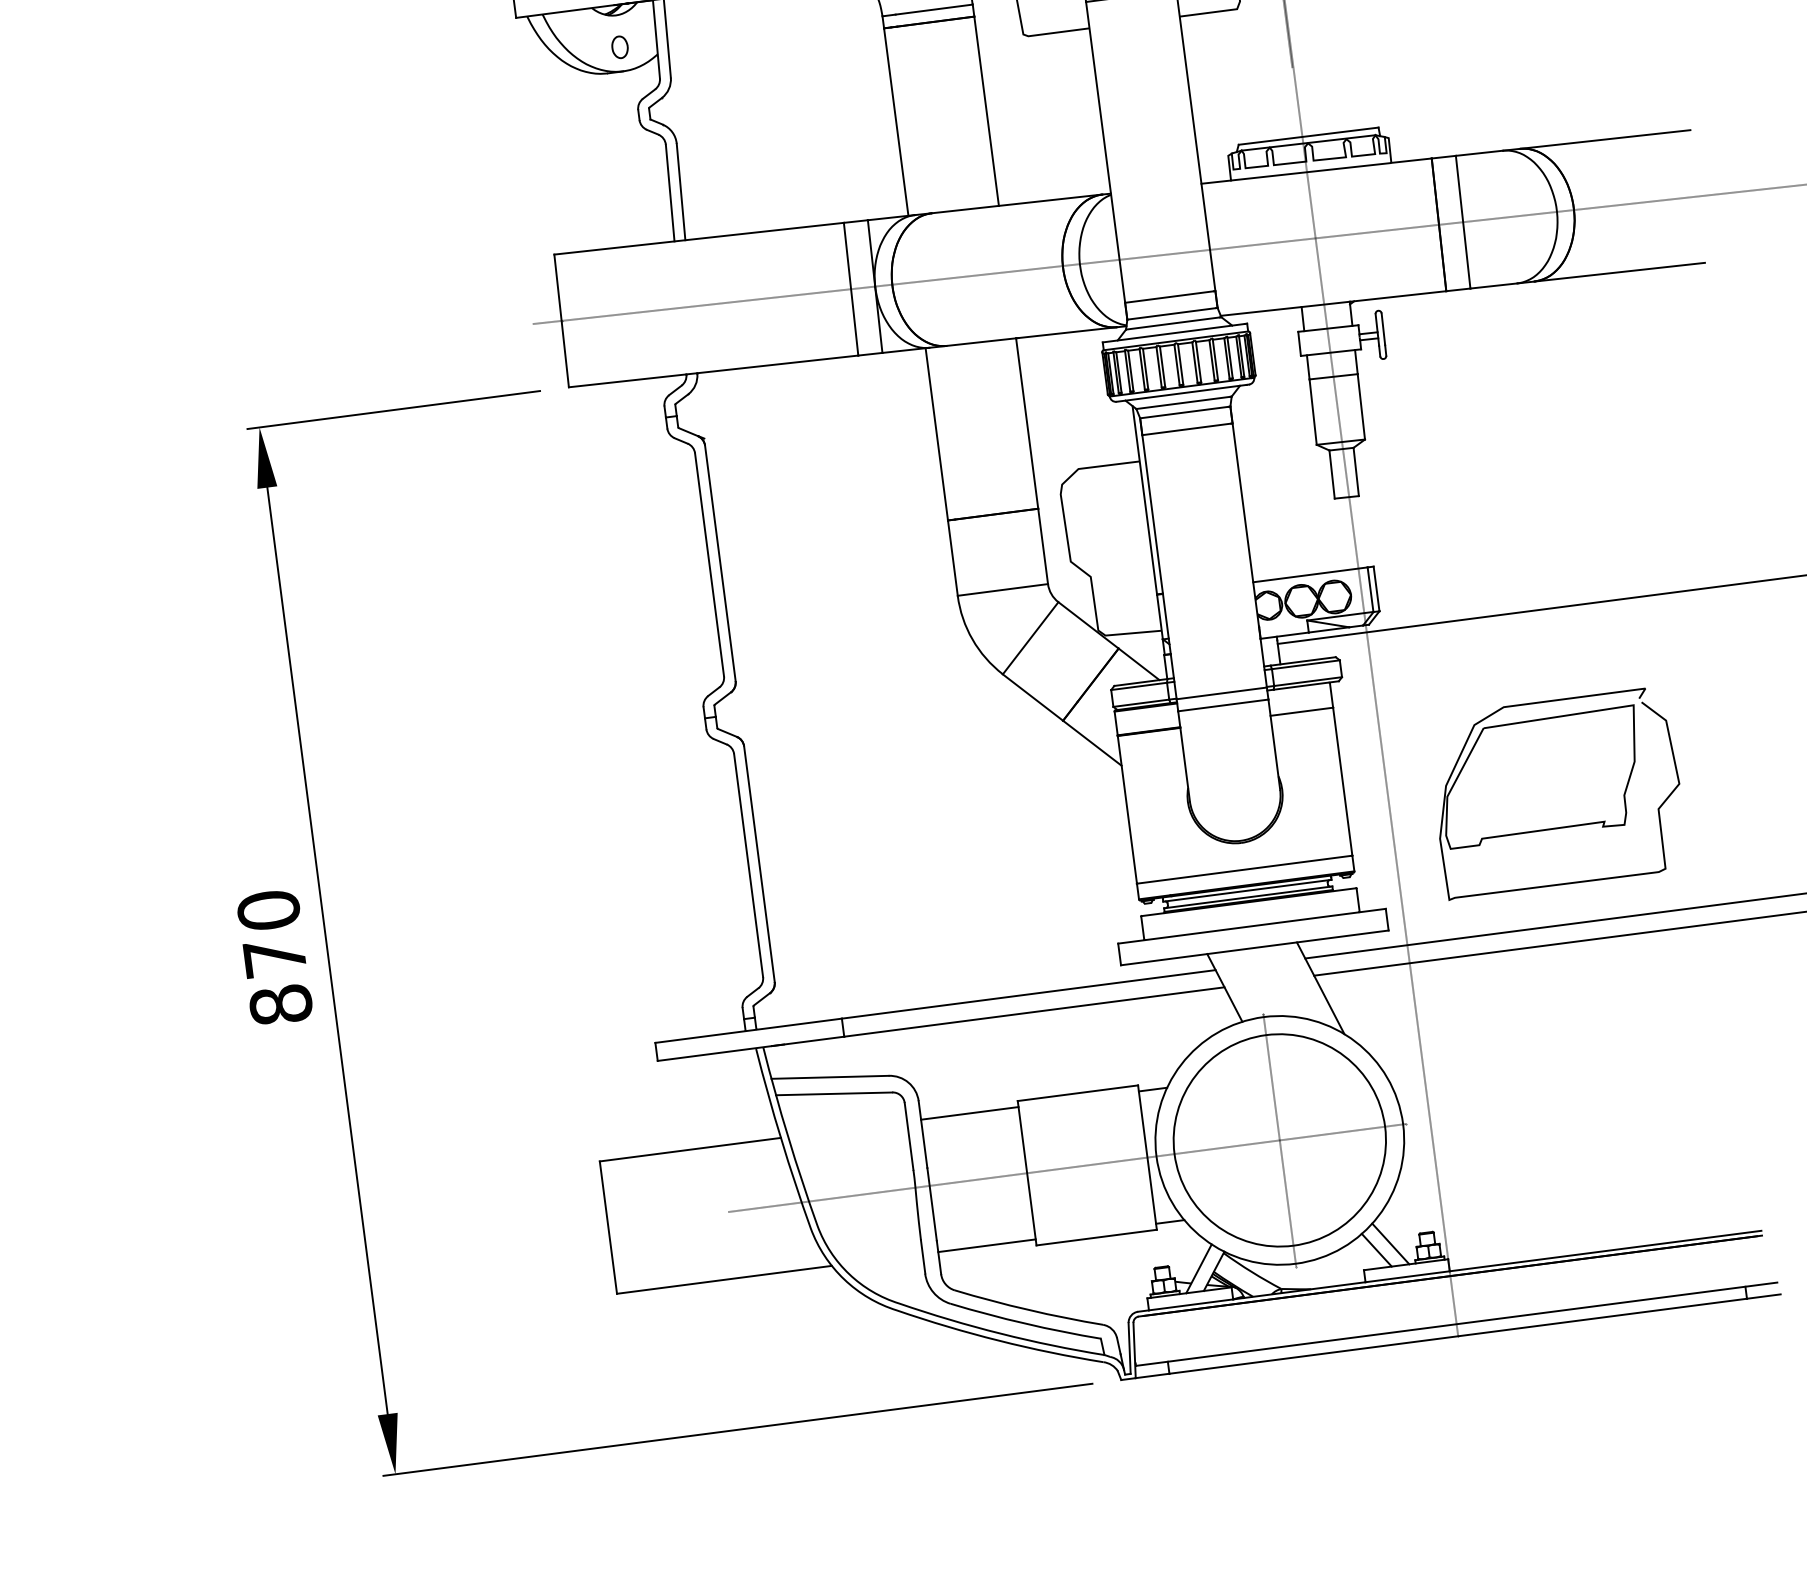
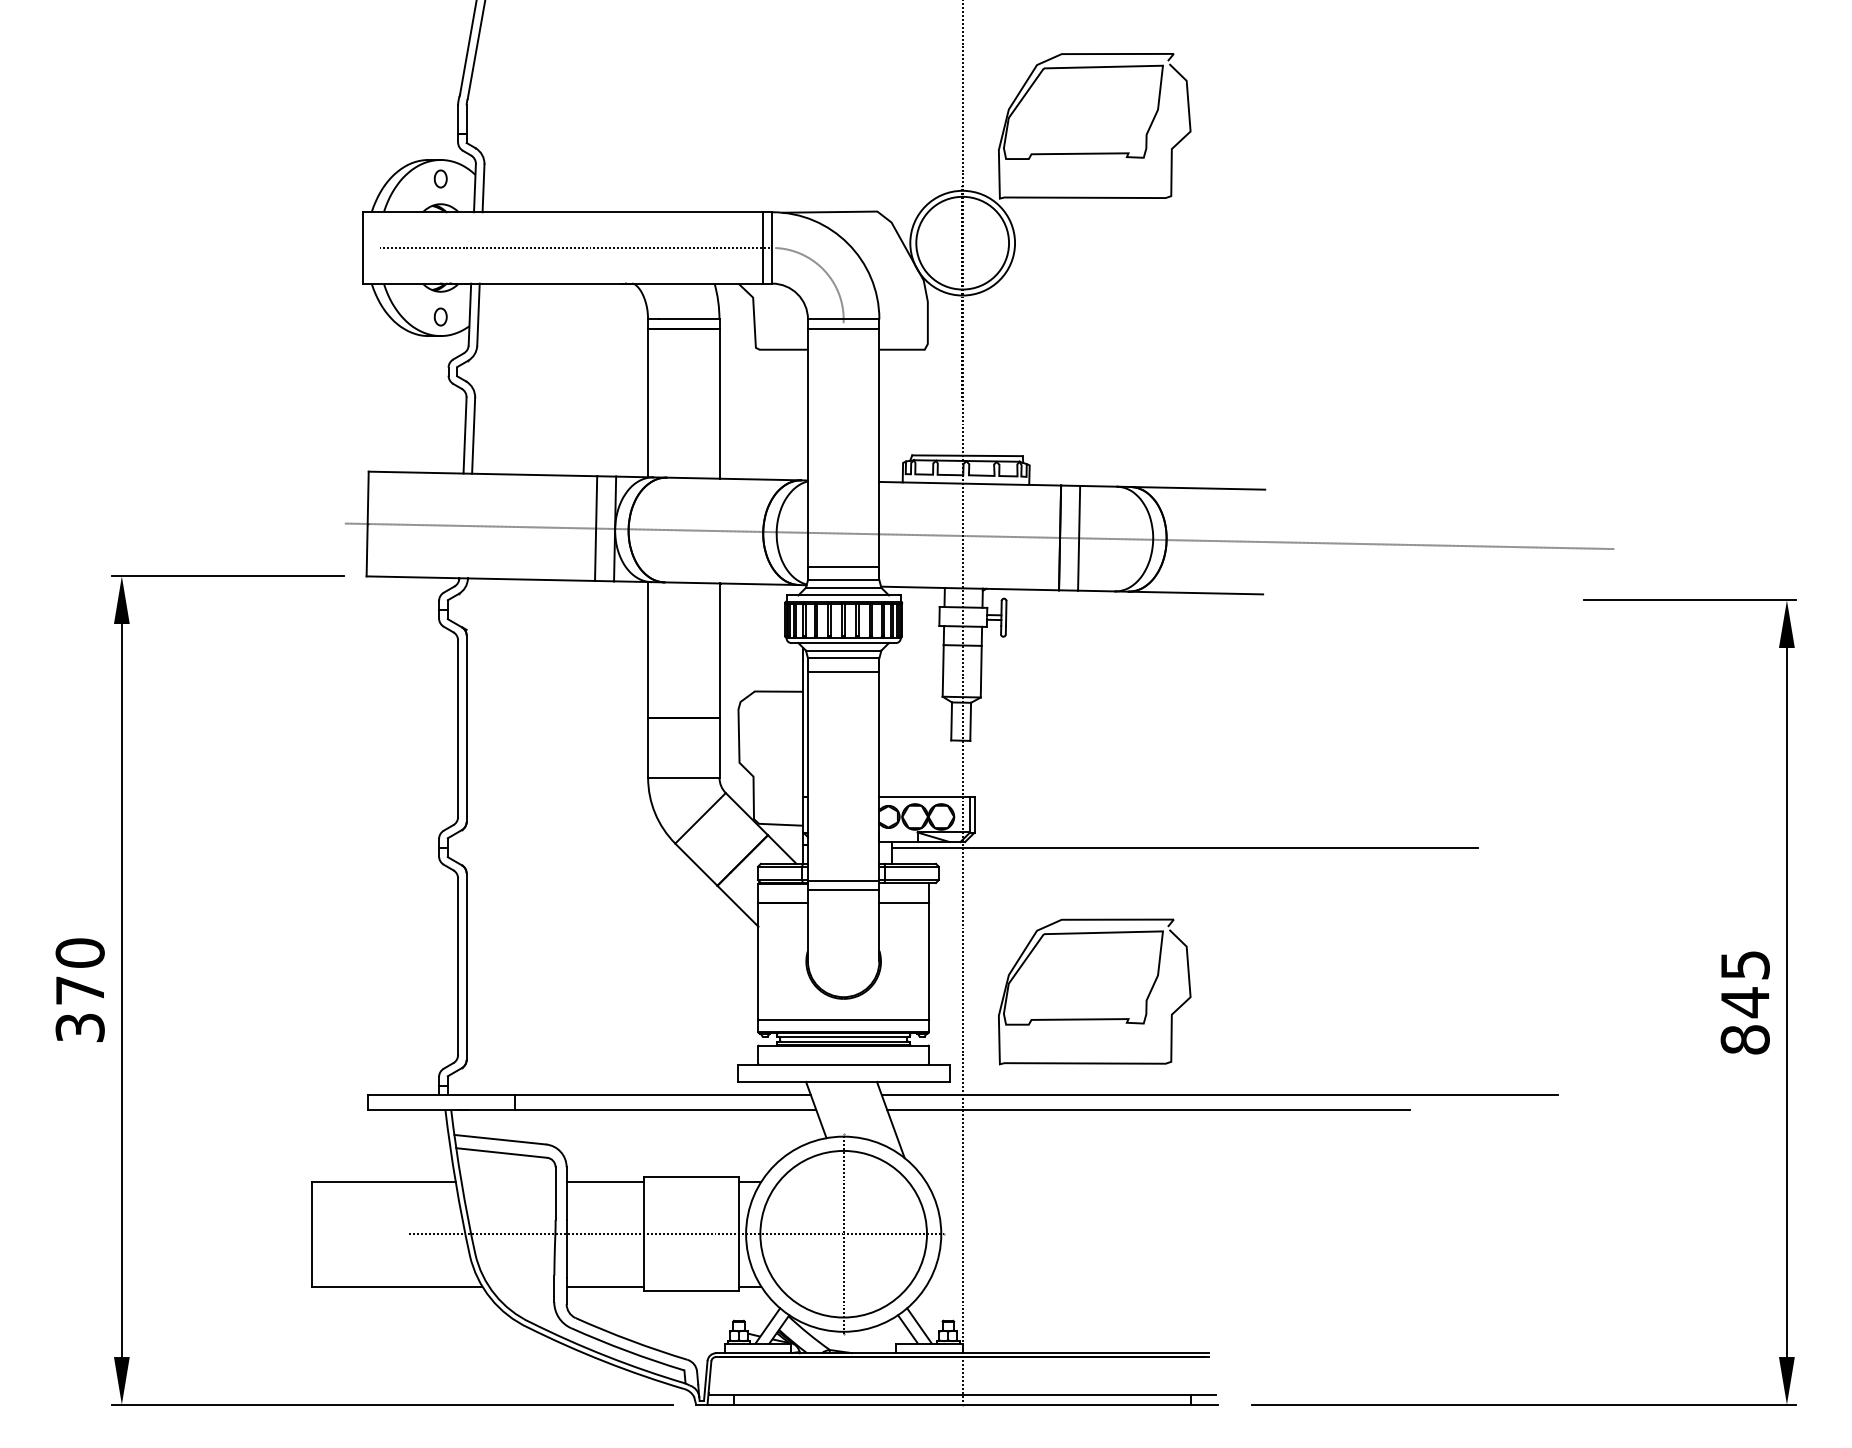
text: (280, 1004) -> (79, 1027), 870 -> 370

